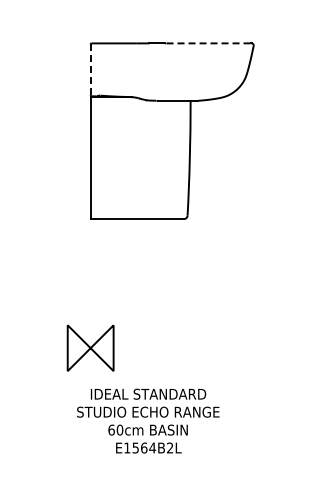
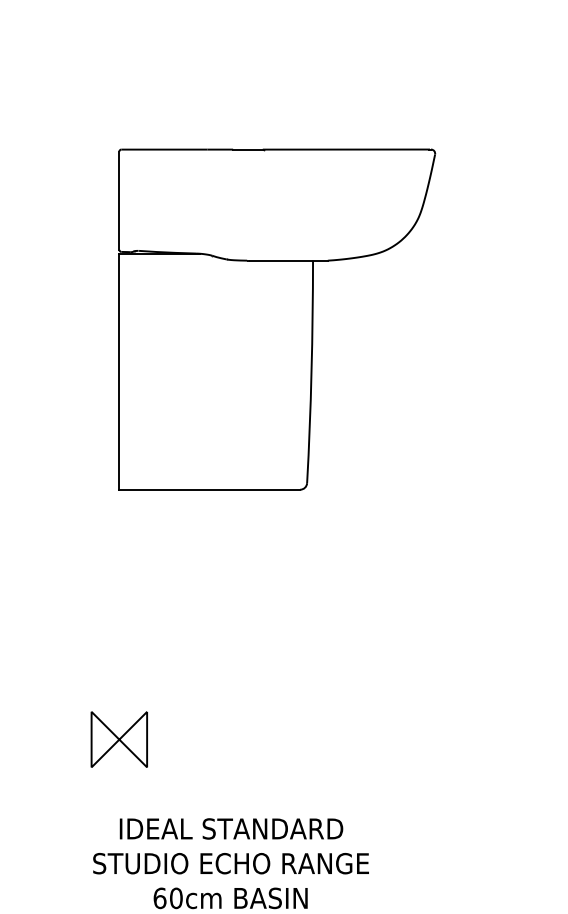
line: (207, 43) -> (345, 149), dashed -> solid
line: (90, 70) -> (119, 202), dashed -> solid
part: (90, 347) -> (119, 738), size x0.62

